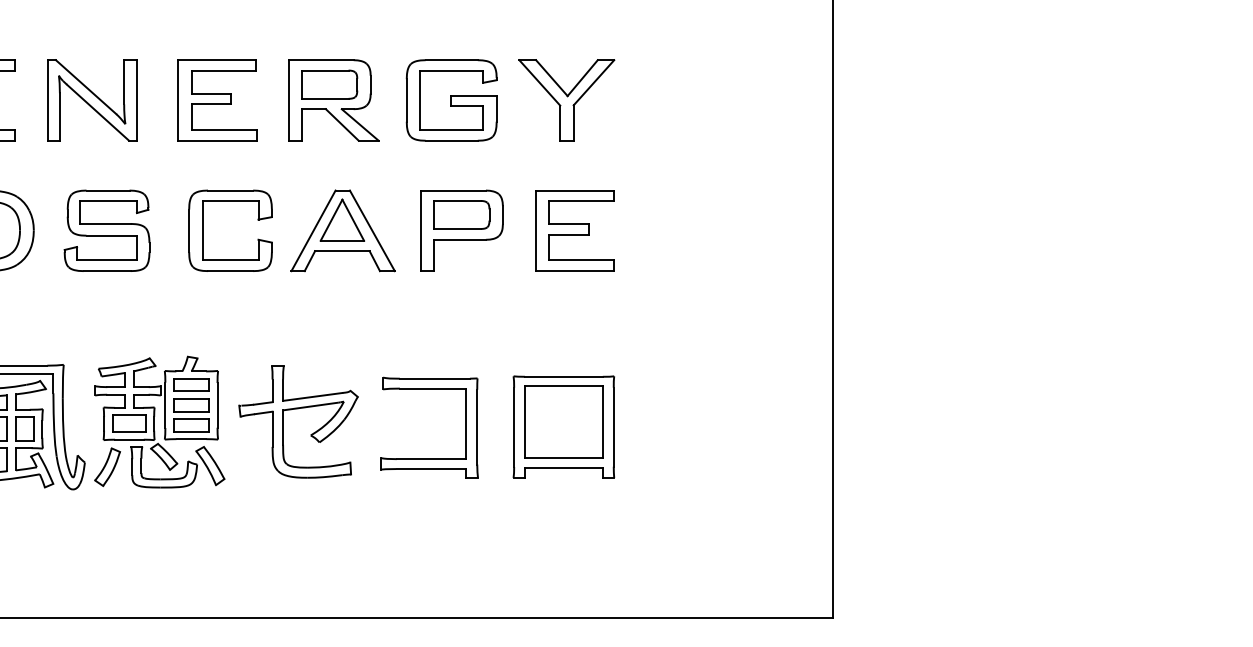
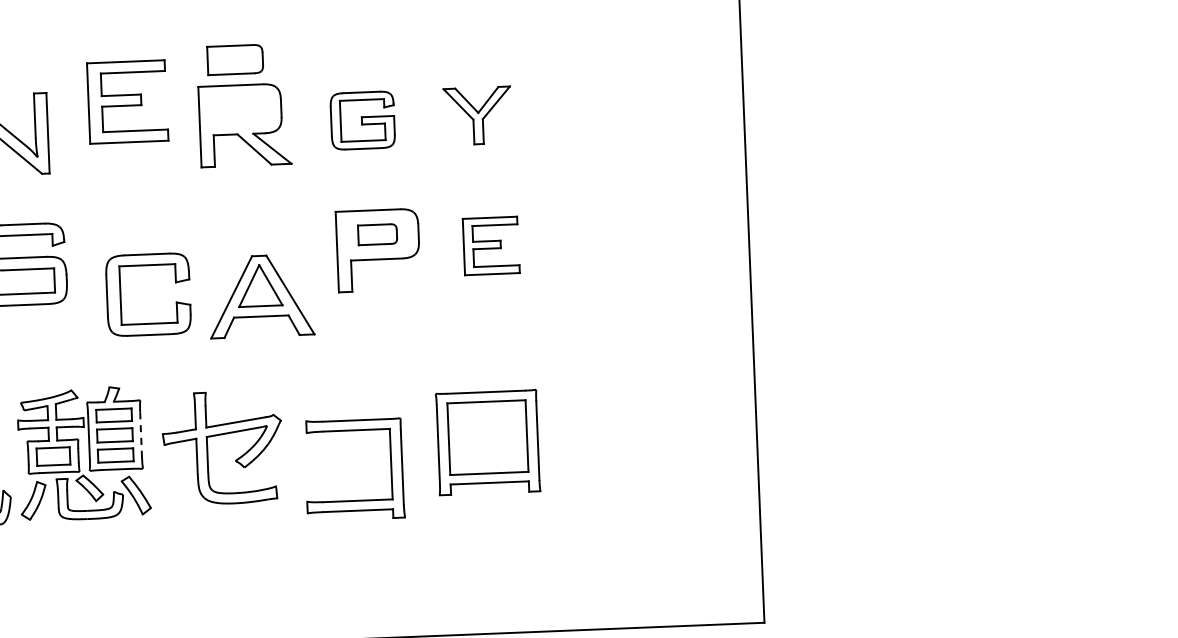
part: (329, 84) -> (235, 59), moved
part: (217, 100) -> (127, 102), moved
part: (451, 100) -> (362, 120), size x0.7
part: (566, 100) -> (477, 116), size x0.7
part: (461, 214) -> (377, 234), size x0.7
part: (203, 230) -> (121, 295), moved
part: (342, 230) -> (260, 295), moved
part: (574, 230) -> (490, 245), size x0.7
line: (217, 405) -> (141, 434), solid -> dashed
part: (429, 458) -> (355, 500), moved

